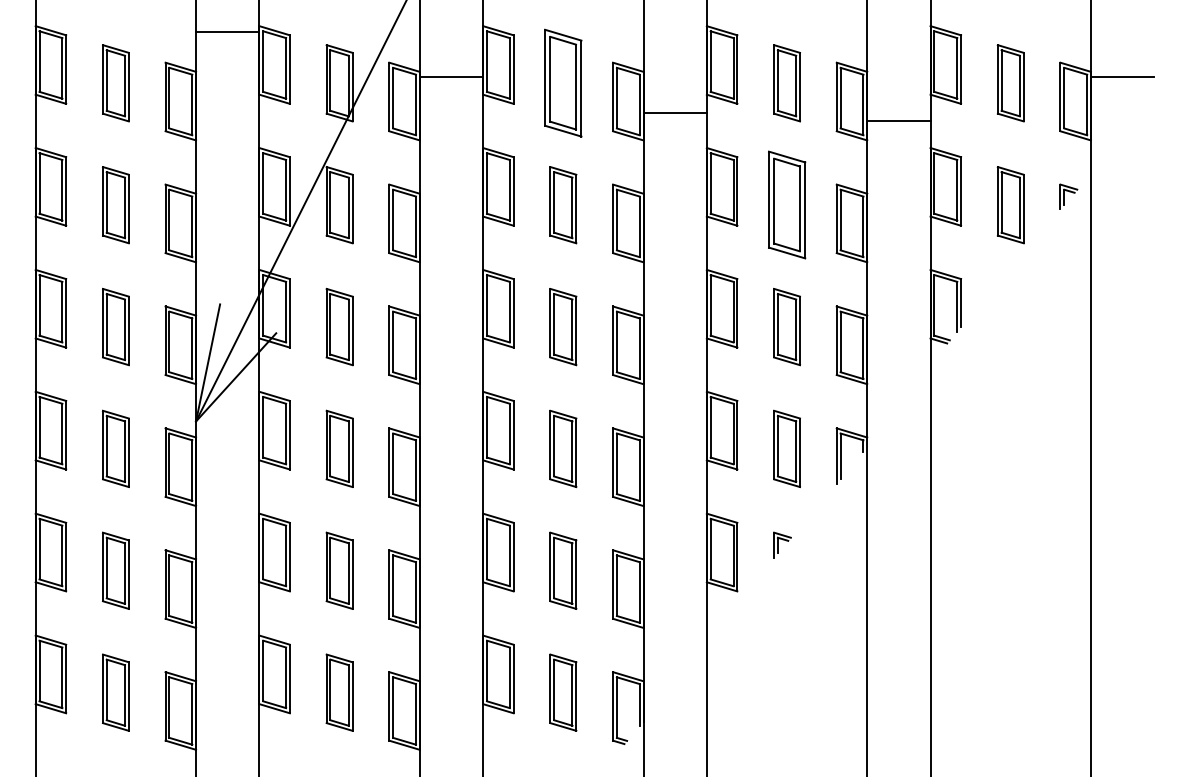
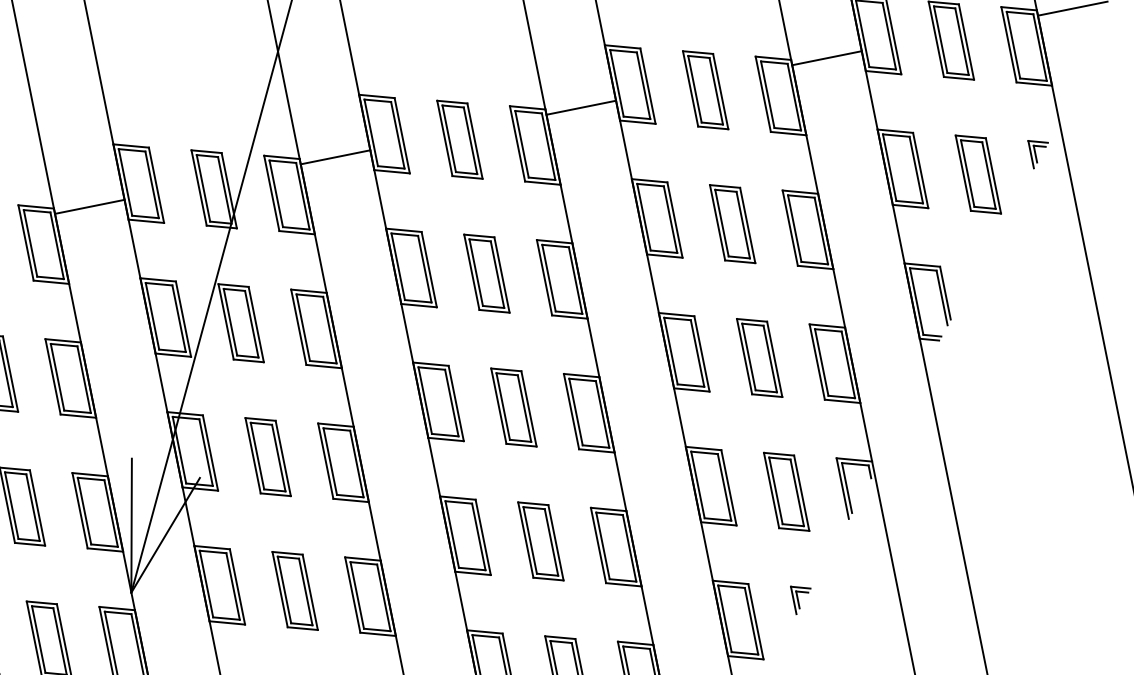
line: (227, 31) -> (89, 206), moved
part: (563, 83) -> (460, 140), size x0.71
line: (674, 112) -> (580, 107), moved
line: (898, 120) -> (826, 58), moved
part: (786, 205) -> (732, 224), size x0.71

